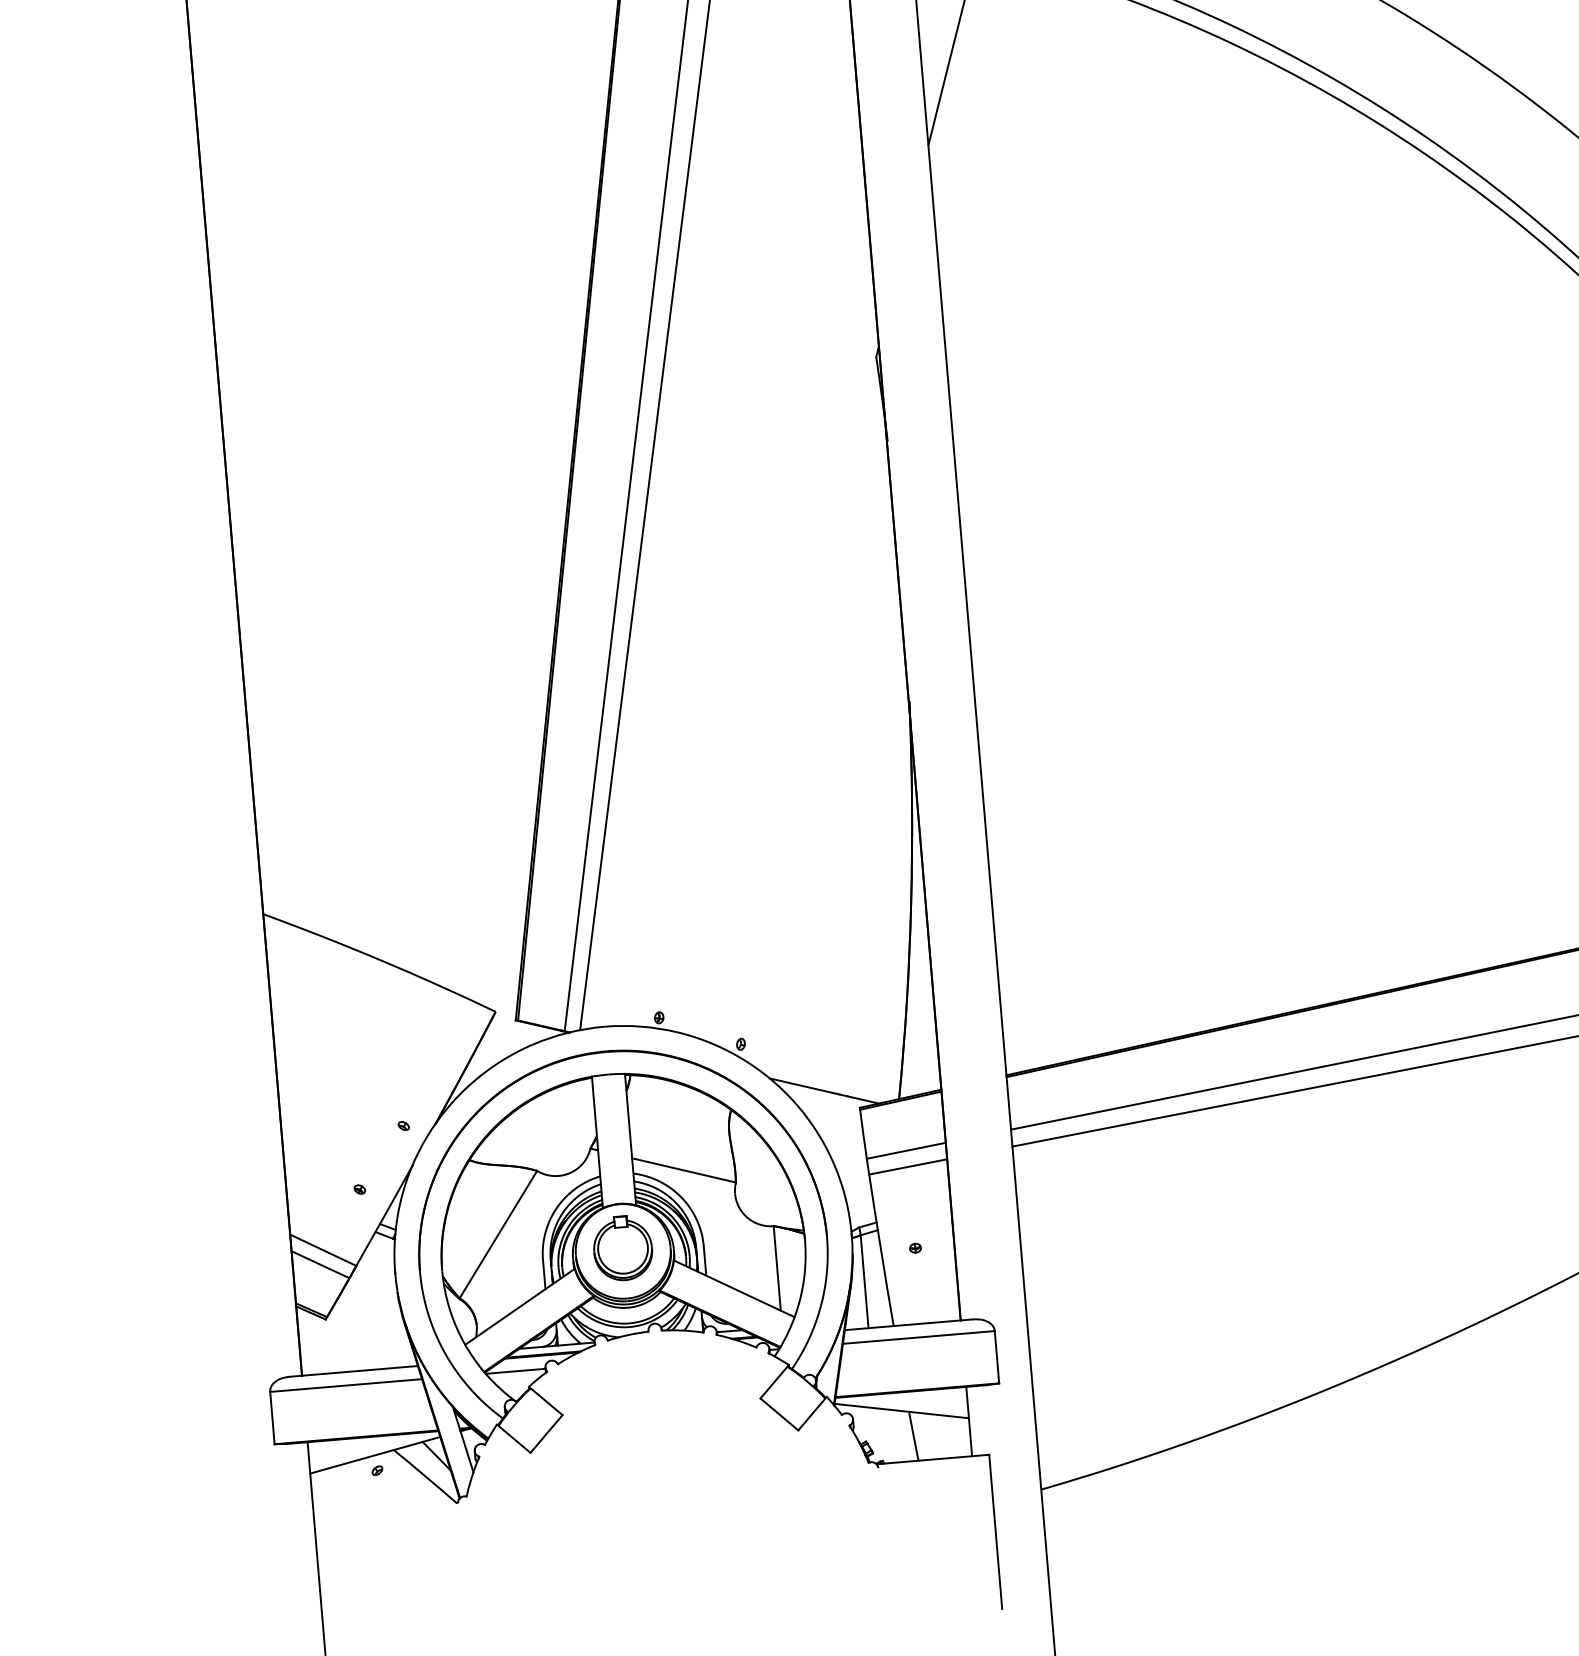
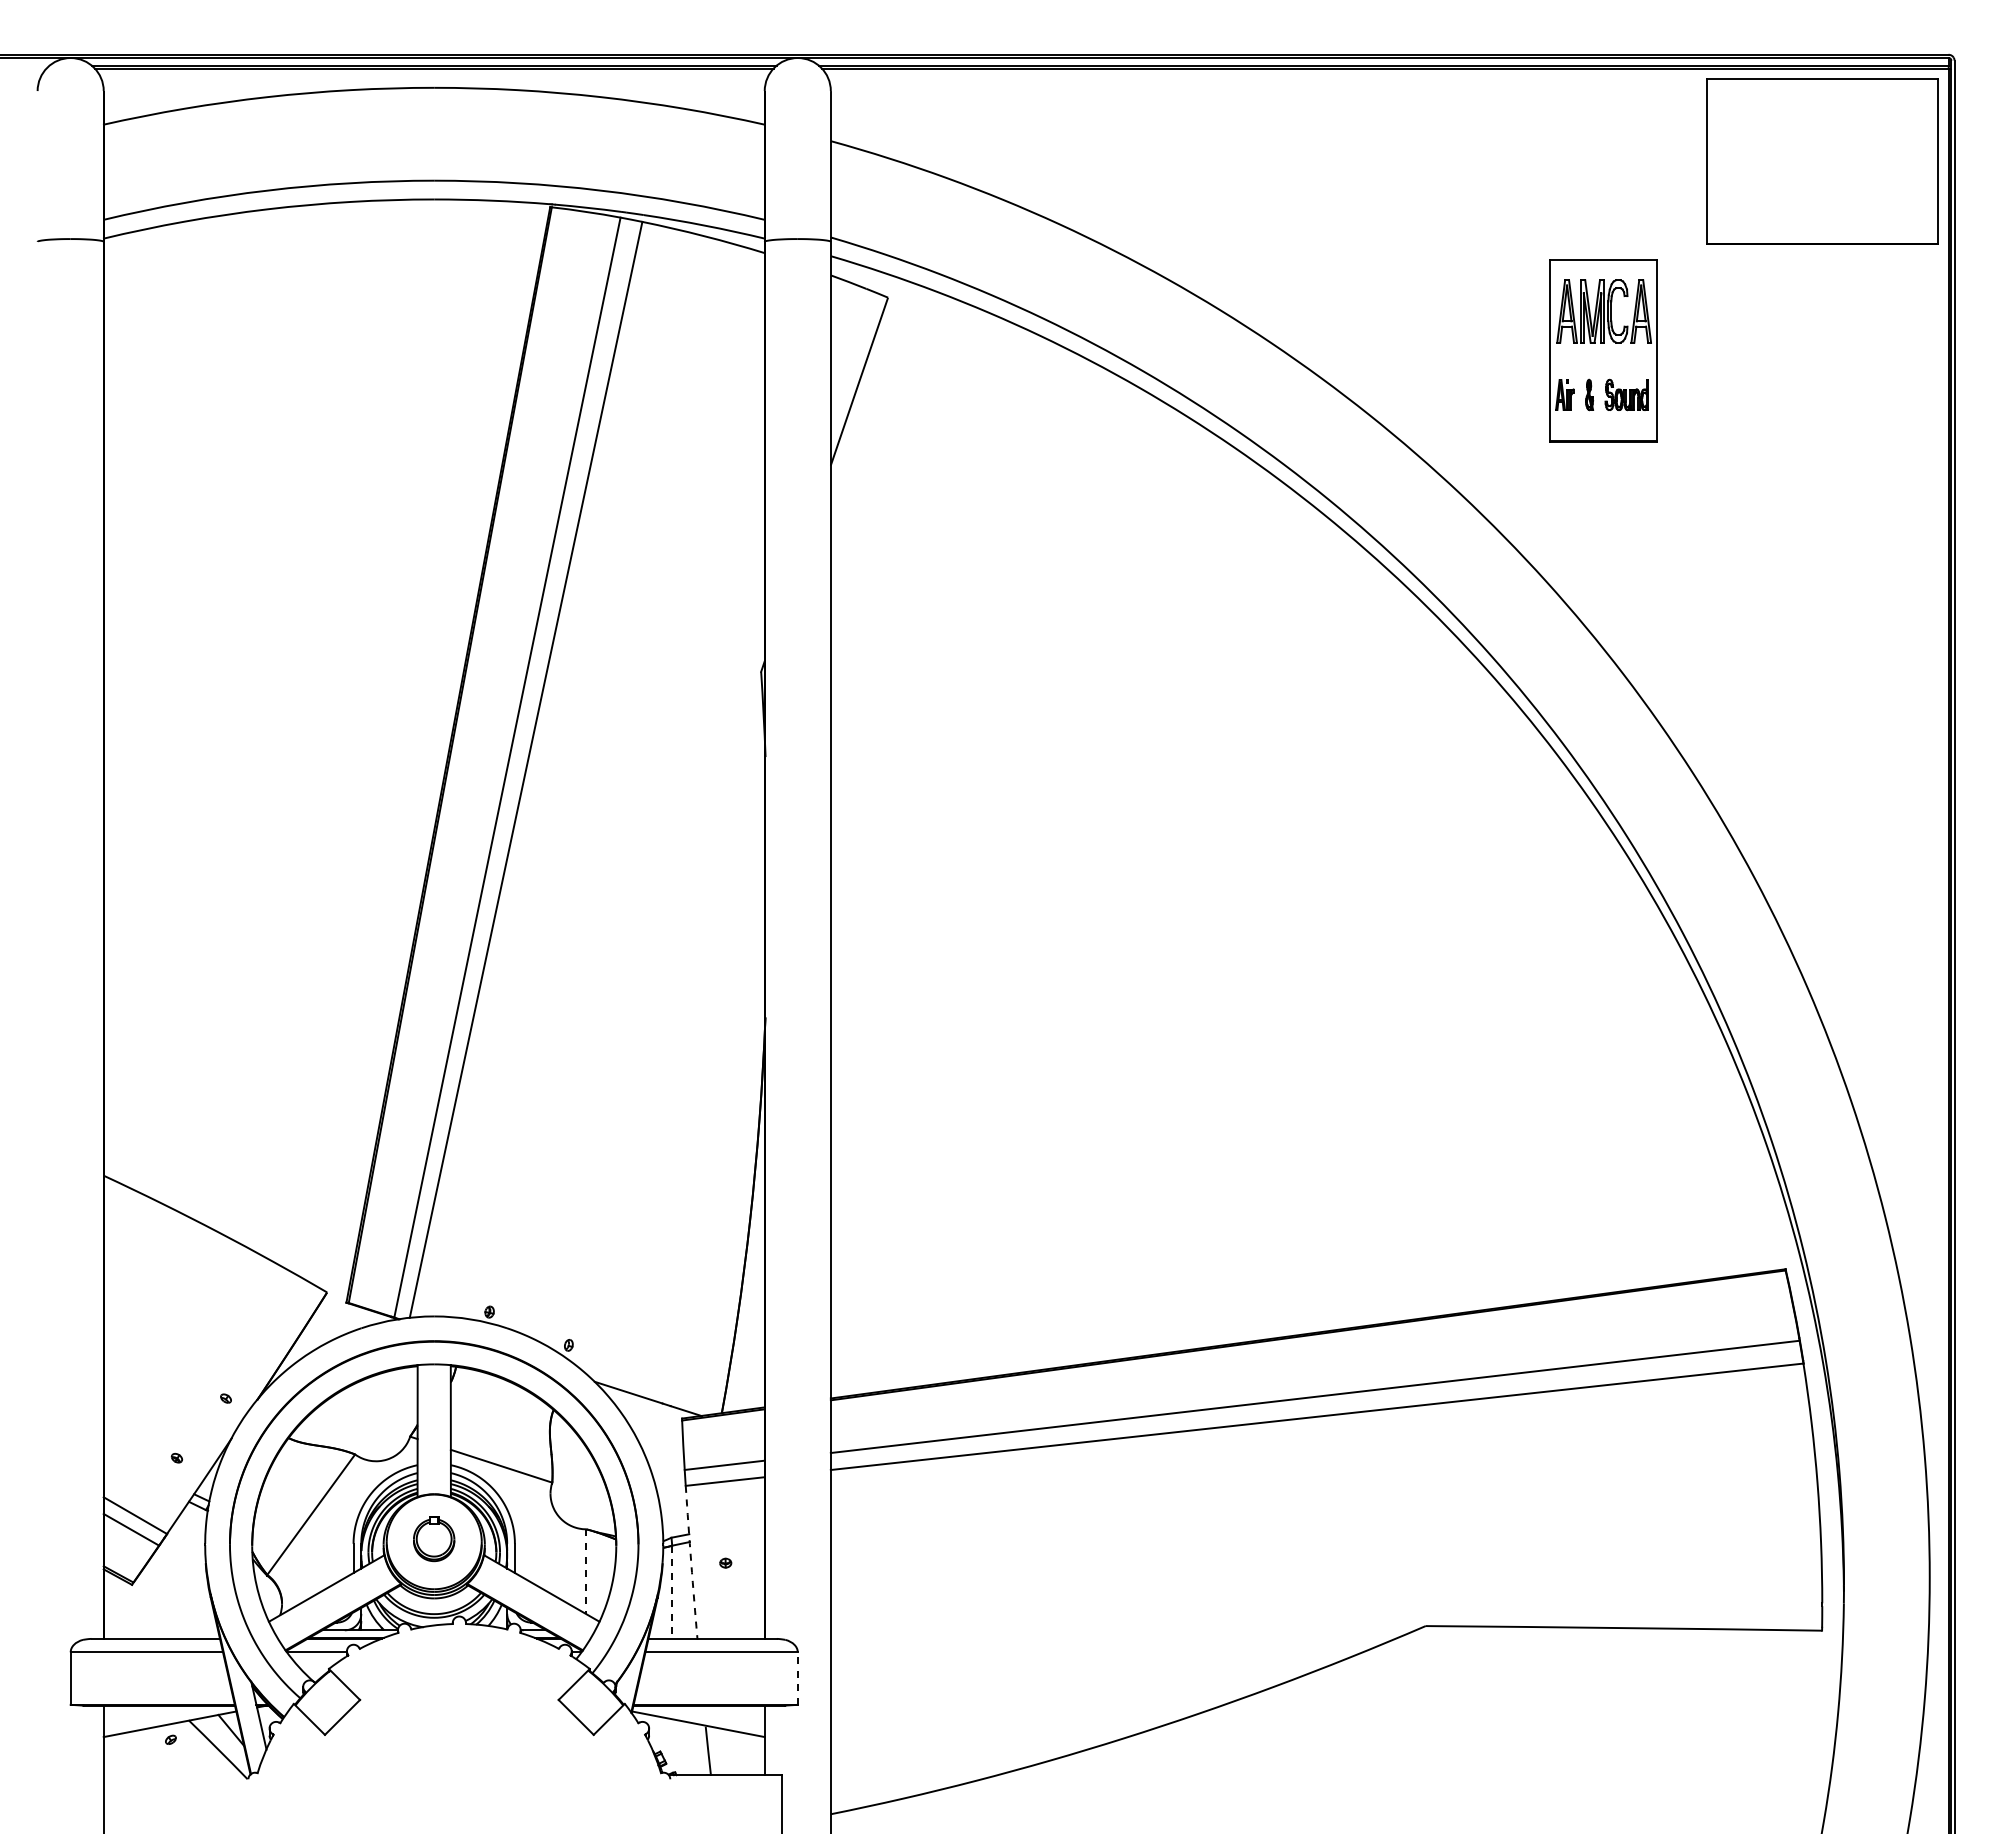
part: (622, 1248) -> (433, 1538), size x0.7
arc: (881, 1250) -> (691, 1562), solid -> dashed
line: (777, 1269) -> (586, 1572), solid -> dashed
line: (864, 1281) -> (672, 1592), solid -> dashed
line: (996, 1357) -> (797, 1678), solid -> dashed

